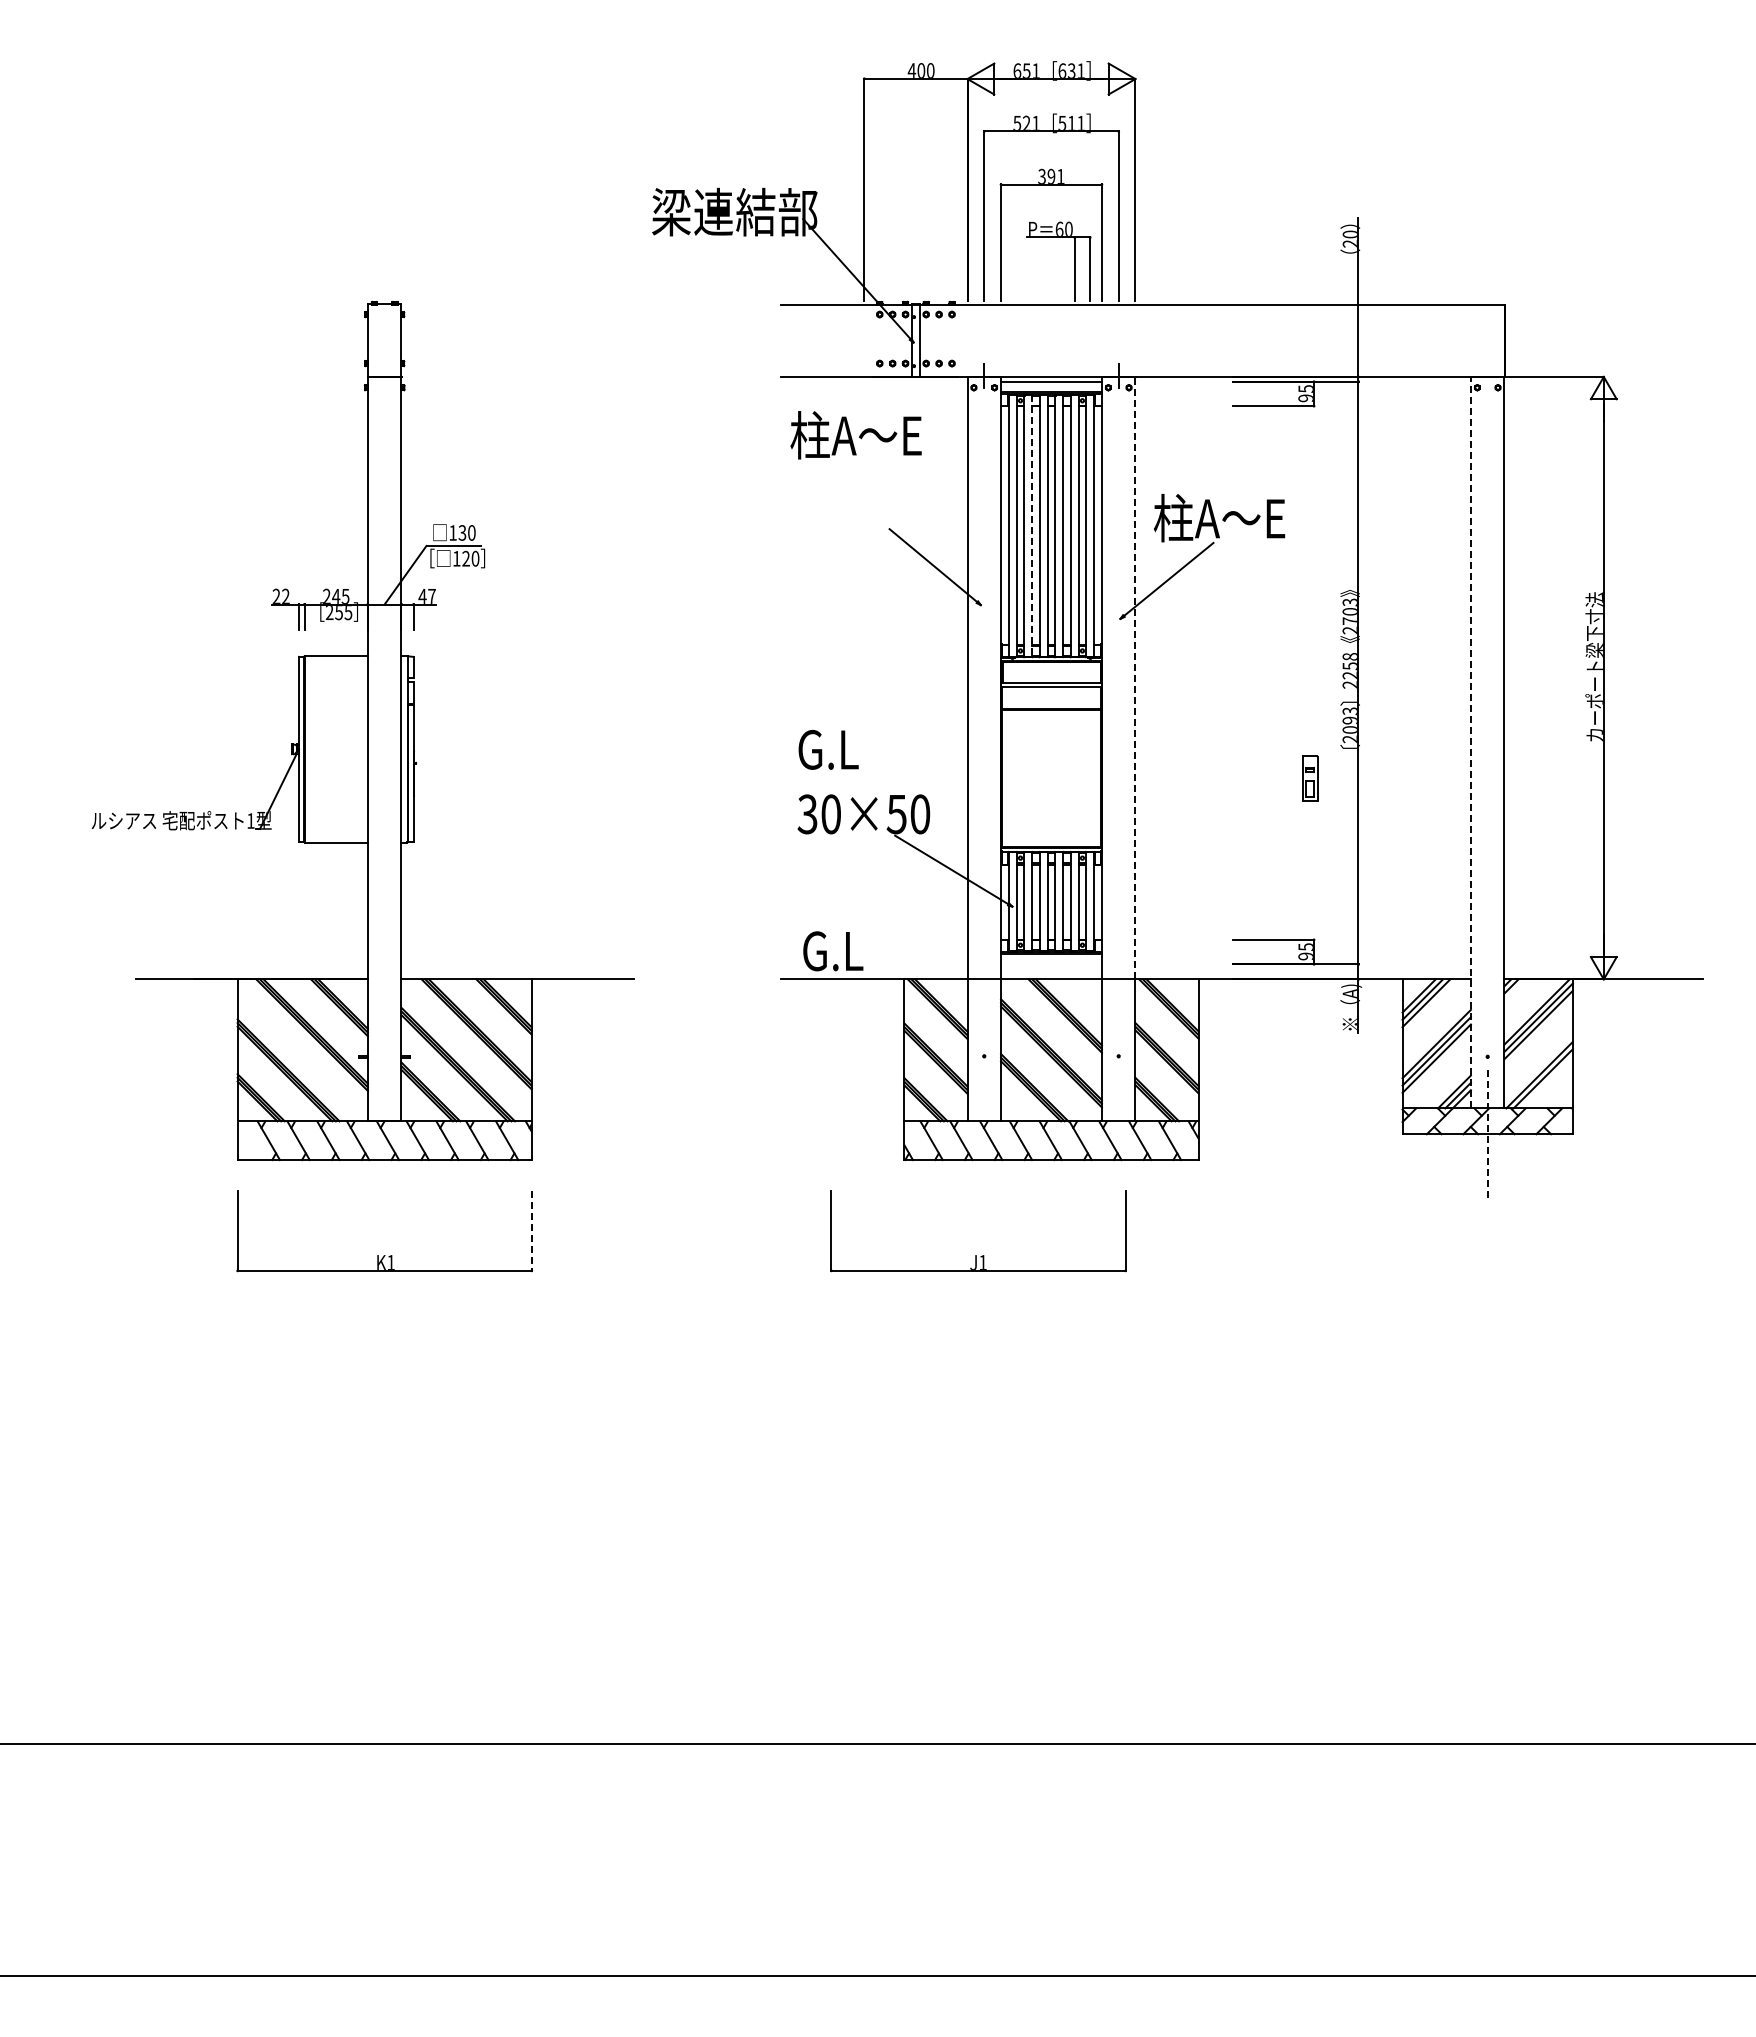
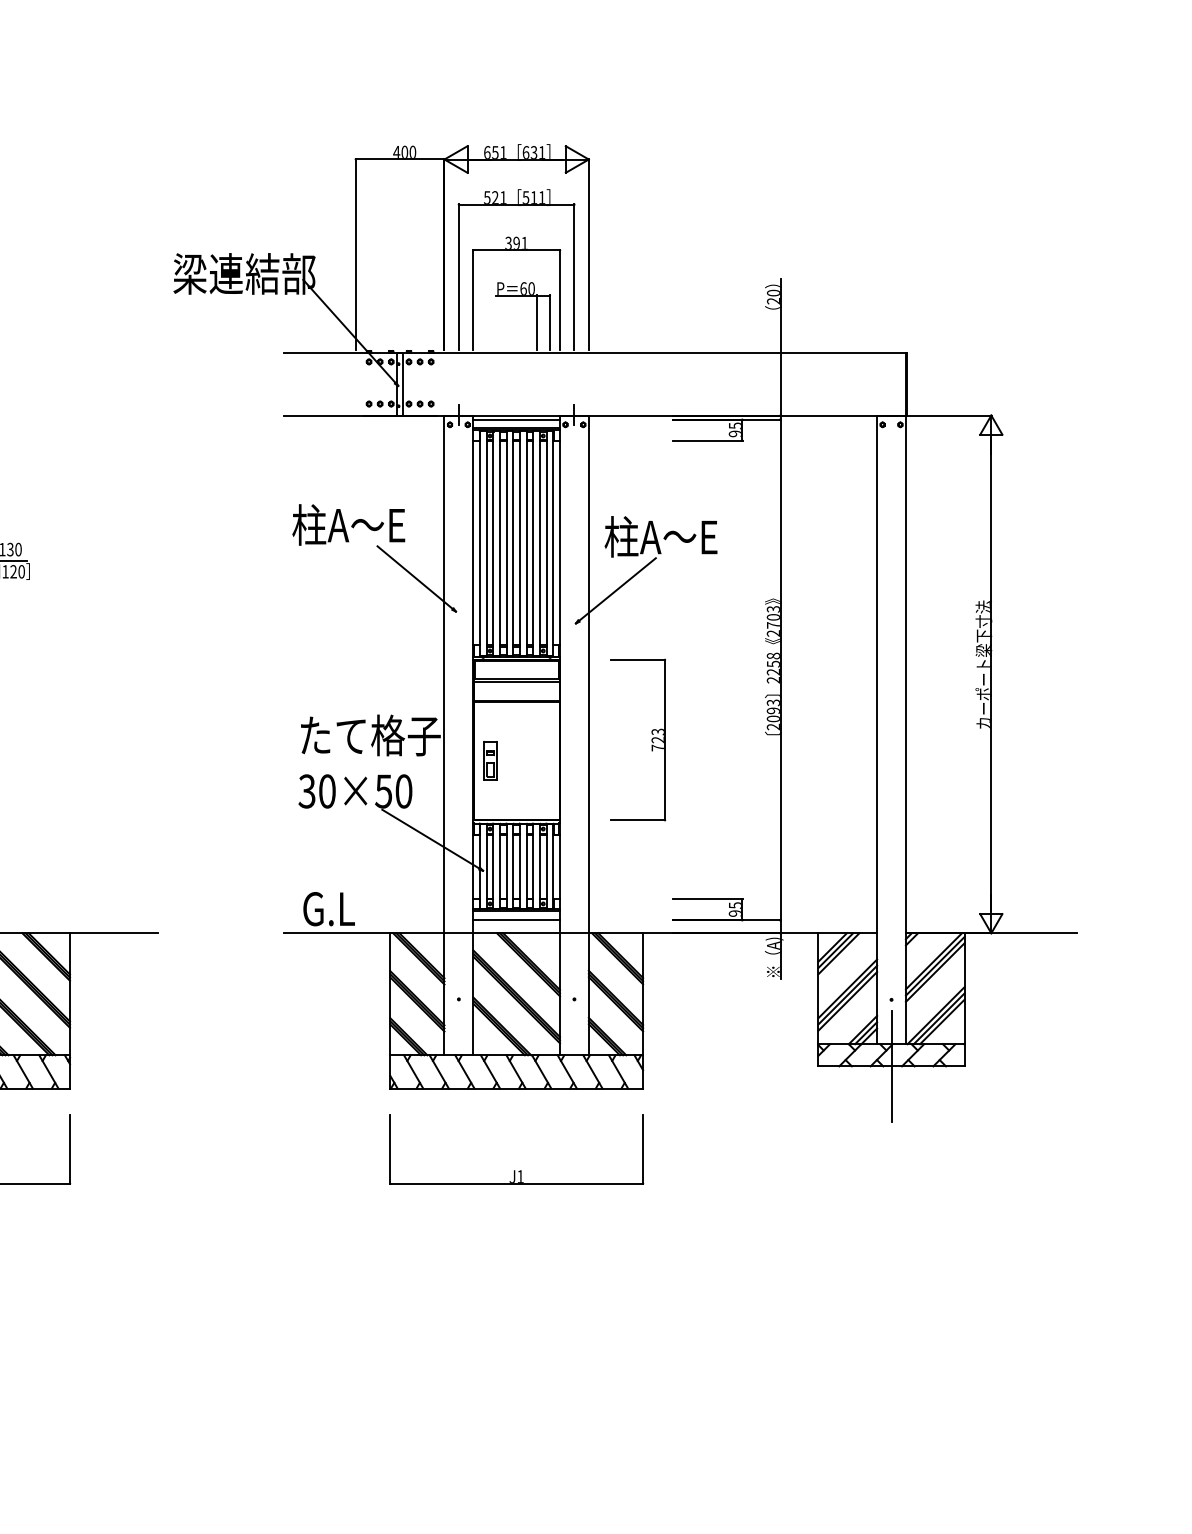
text: (855, 435) -> (348, 525), moved
line: (1032, 525) -> (500, 543), dashed -> solid
line: (1135, 678) -> (588, 674), dashed -> solid
line: (1470, 742) -> (876, 729), dashed -> solid
text: (880, 749) -> (369, 735), G.L -> たて格子
part: (1208, 754) -> (651, 740), added
part: (1310, 778) -> (490, 760), moved
line: (1051, 964) -> (516, 920), added
line: (1546, 1082) -> (942, 1021), added
line: (1487, 1134) -> (891, 1066), dashed -> solid
line: (531, 1231) -> (69, 1149), dashed -> solid
part: (976, 1255) -> (514, 1170), moved

